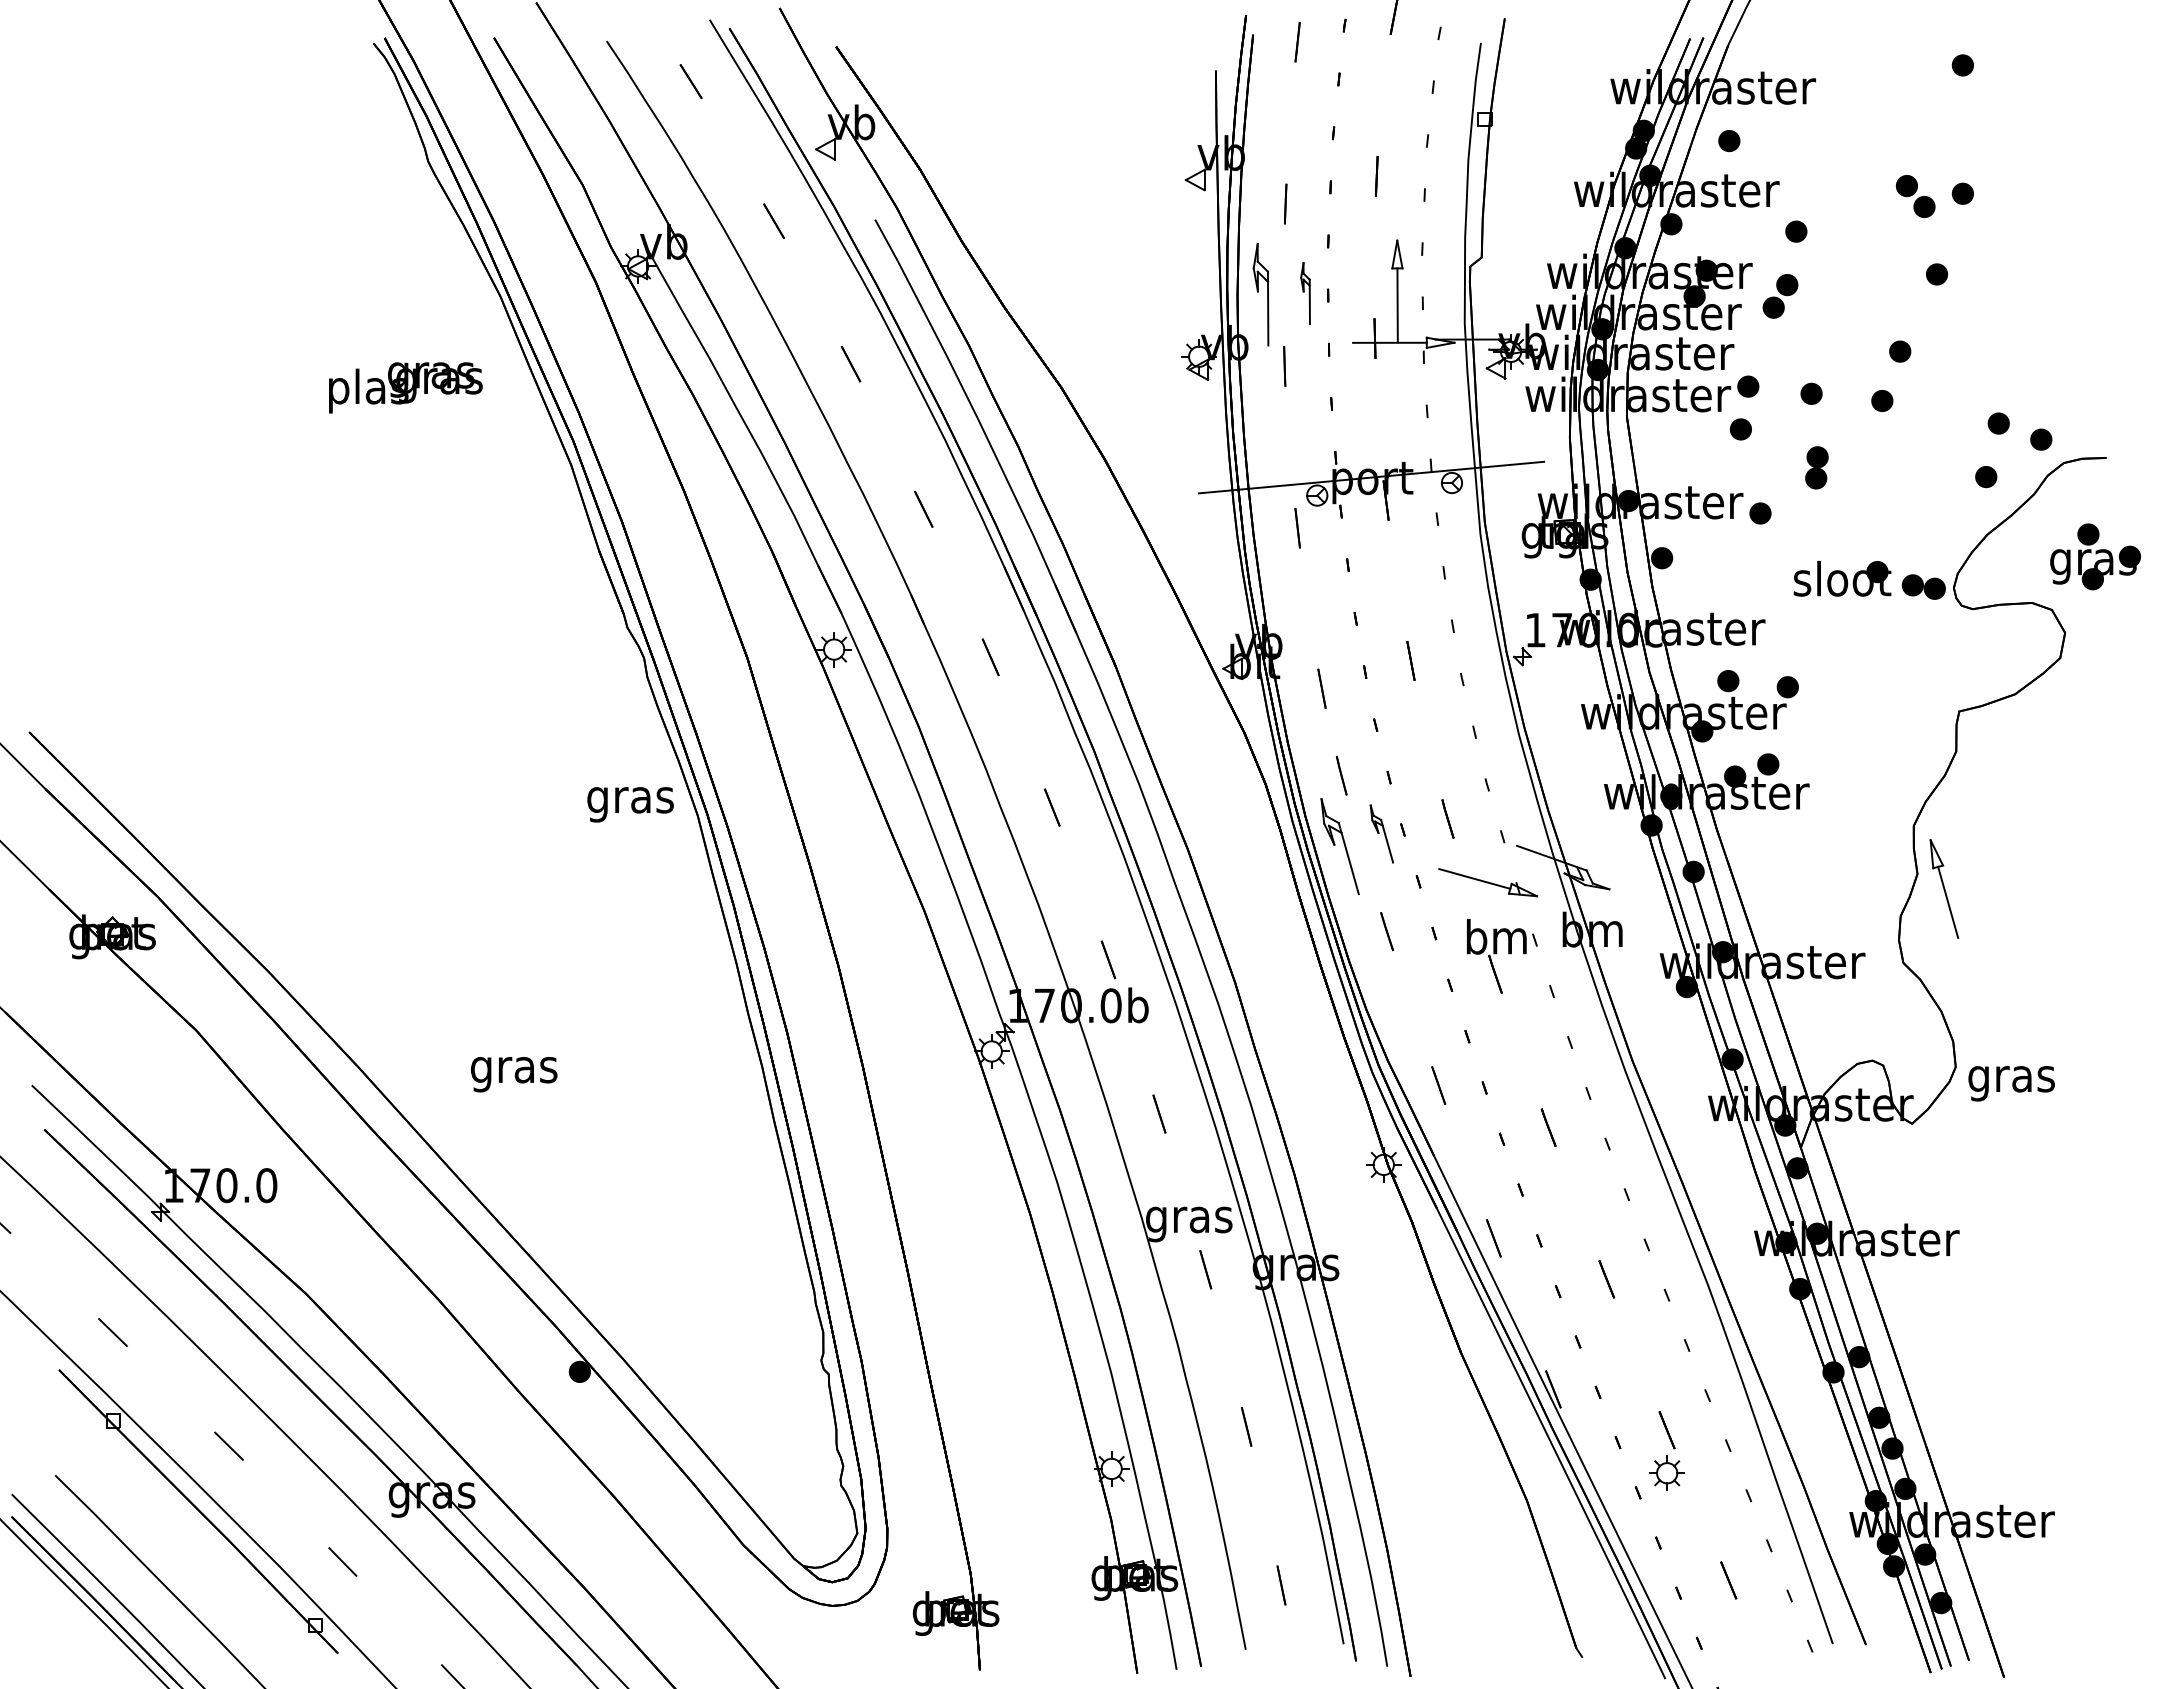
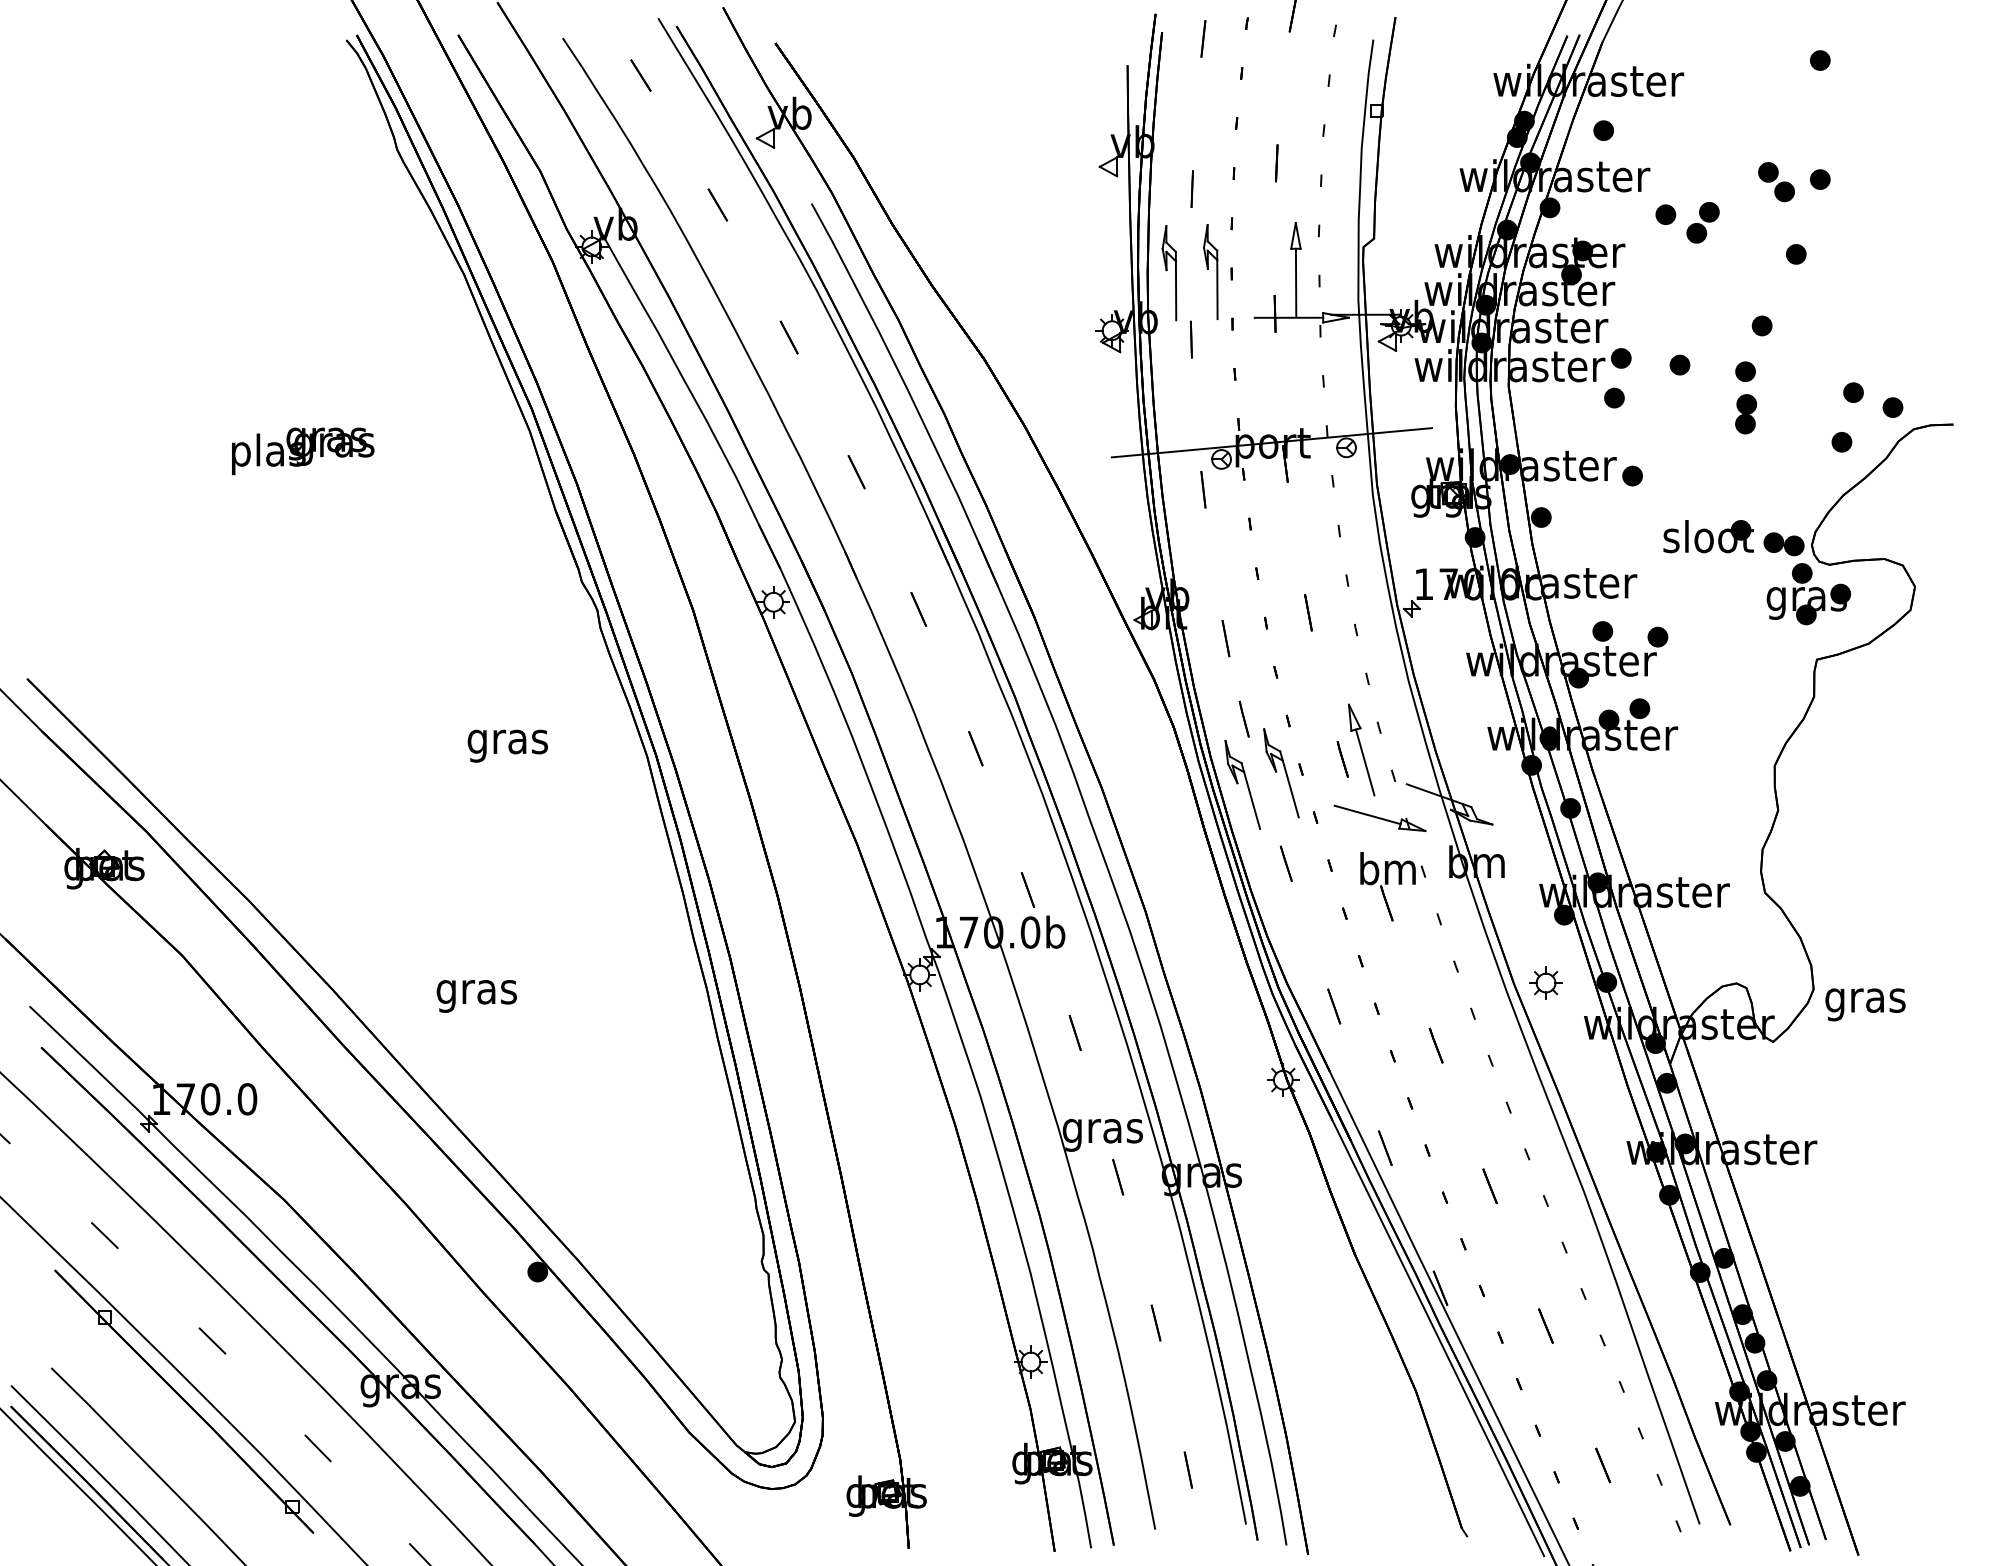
part: (1305, 293) -> (1210, 272), size x1.67
part: (1780, 296) -> (1703, 222), moved
text: (405, 387) -> (302, 451), moved
part: (1816, 467) -> (1745, 413), moved
part: (2095, 556) -> (1808, 593), moved
text: (630, 804) -> (507, 745), moved
part: (1381, 833) -> (1281, 772), size x1.67
part: (1944, 888) -> (1361, 749), moved
part: (1666, 1472) -> (1545, 982), moved

